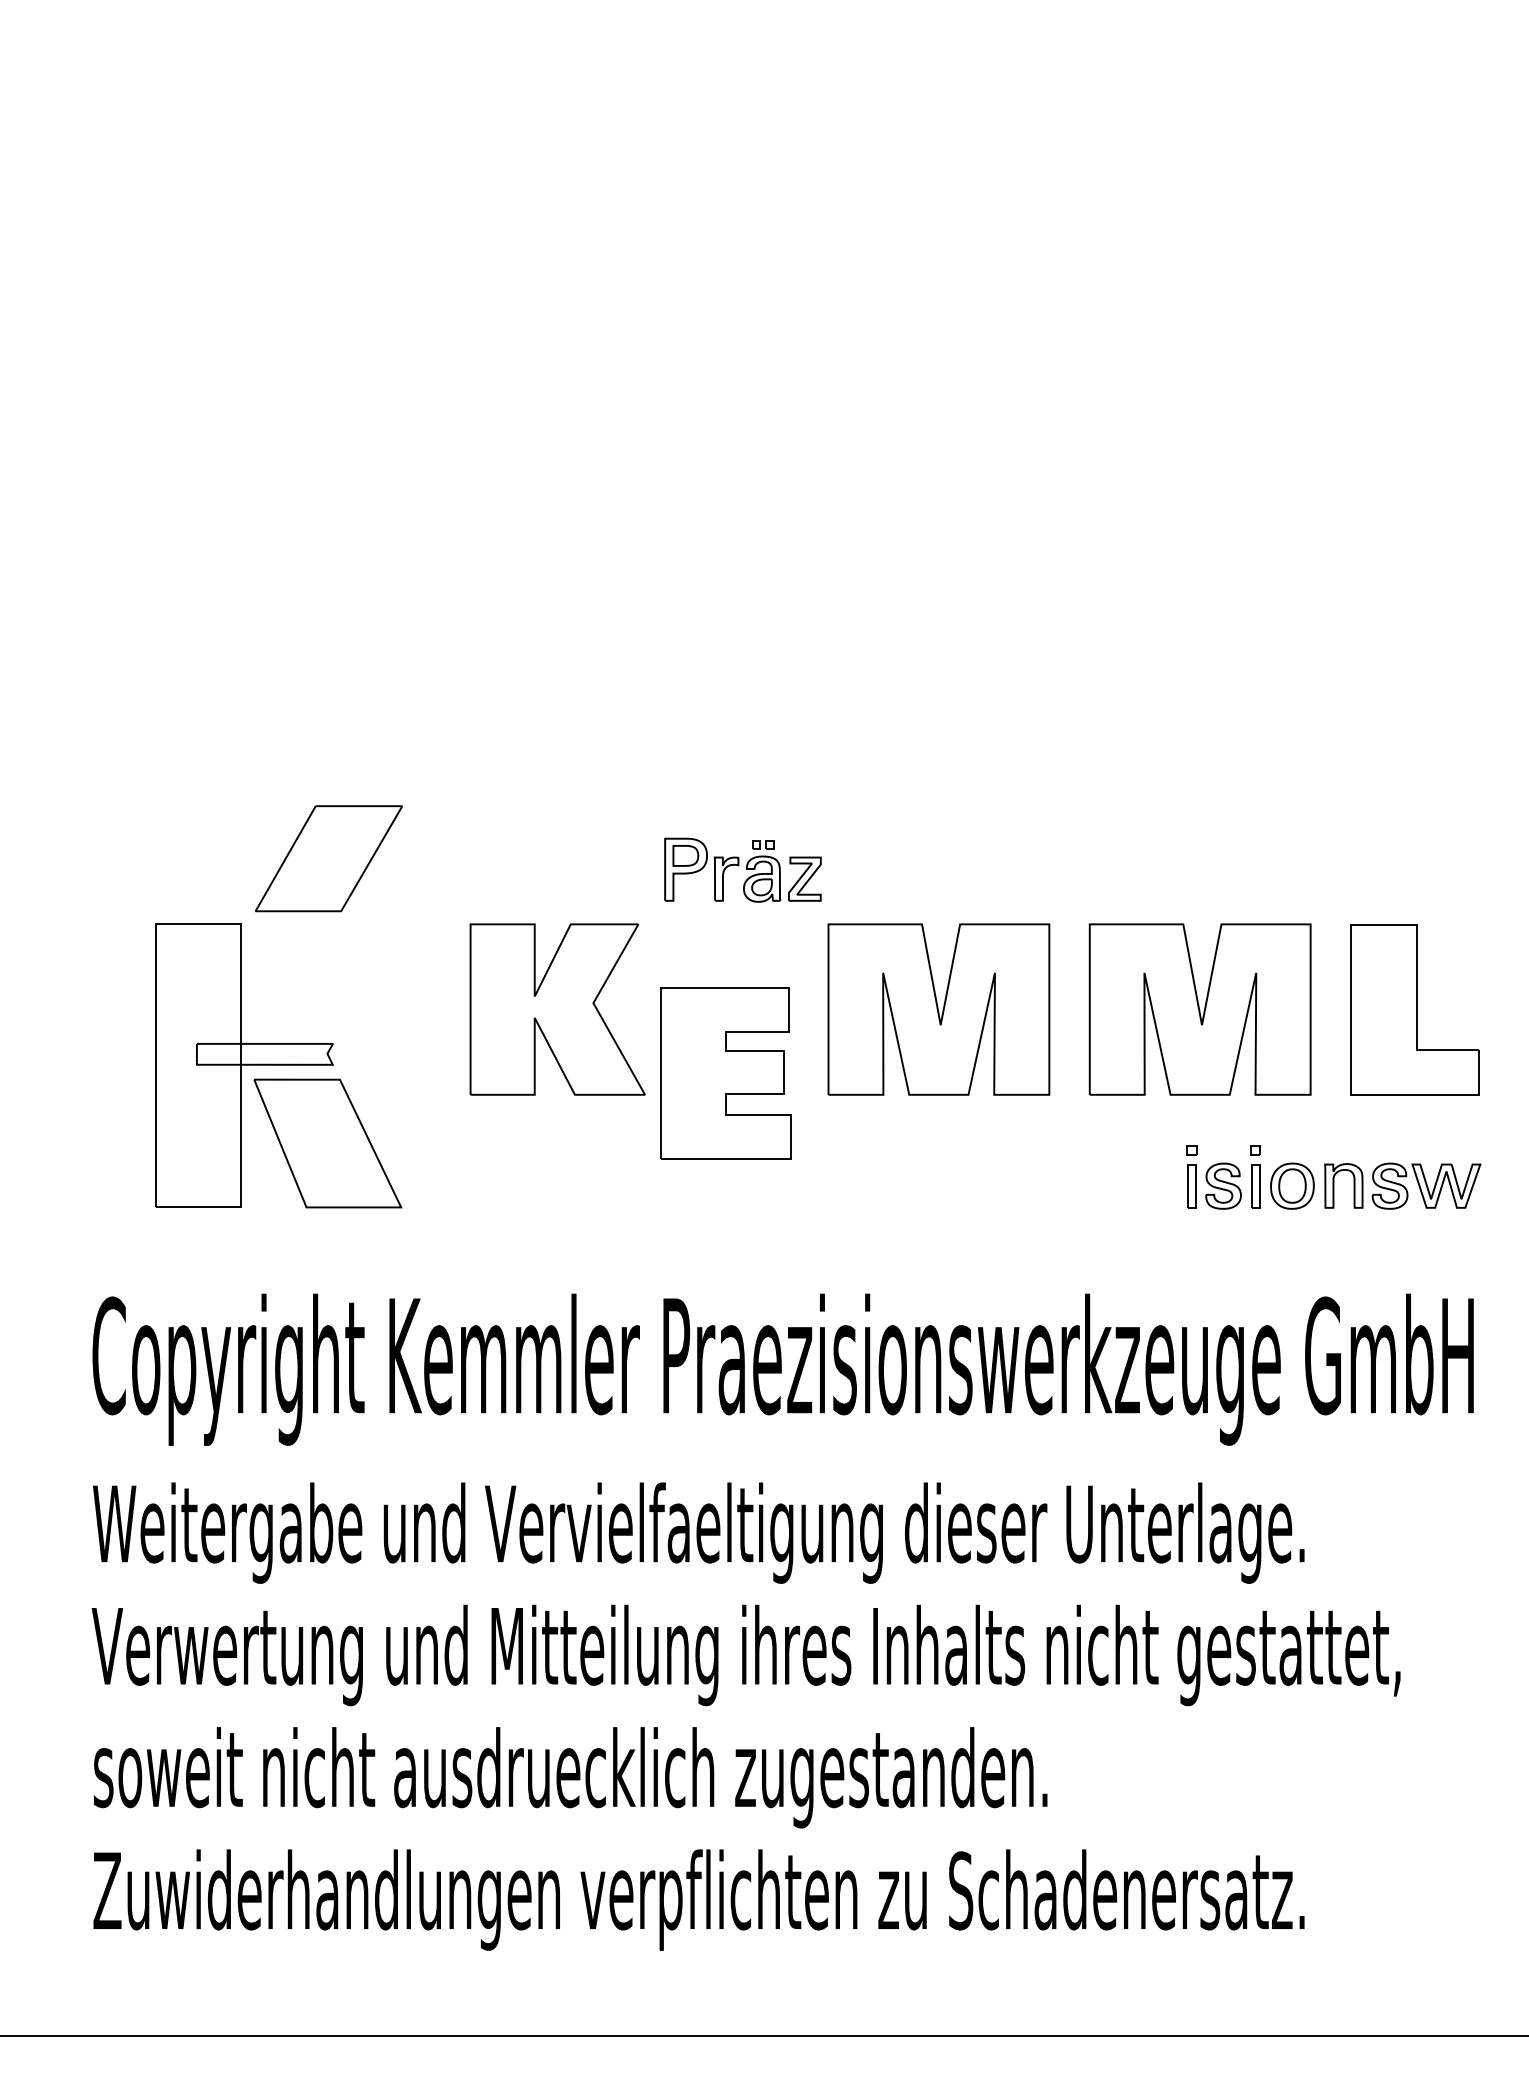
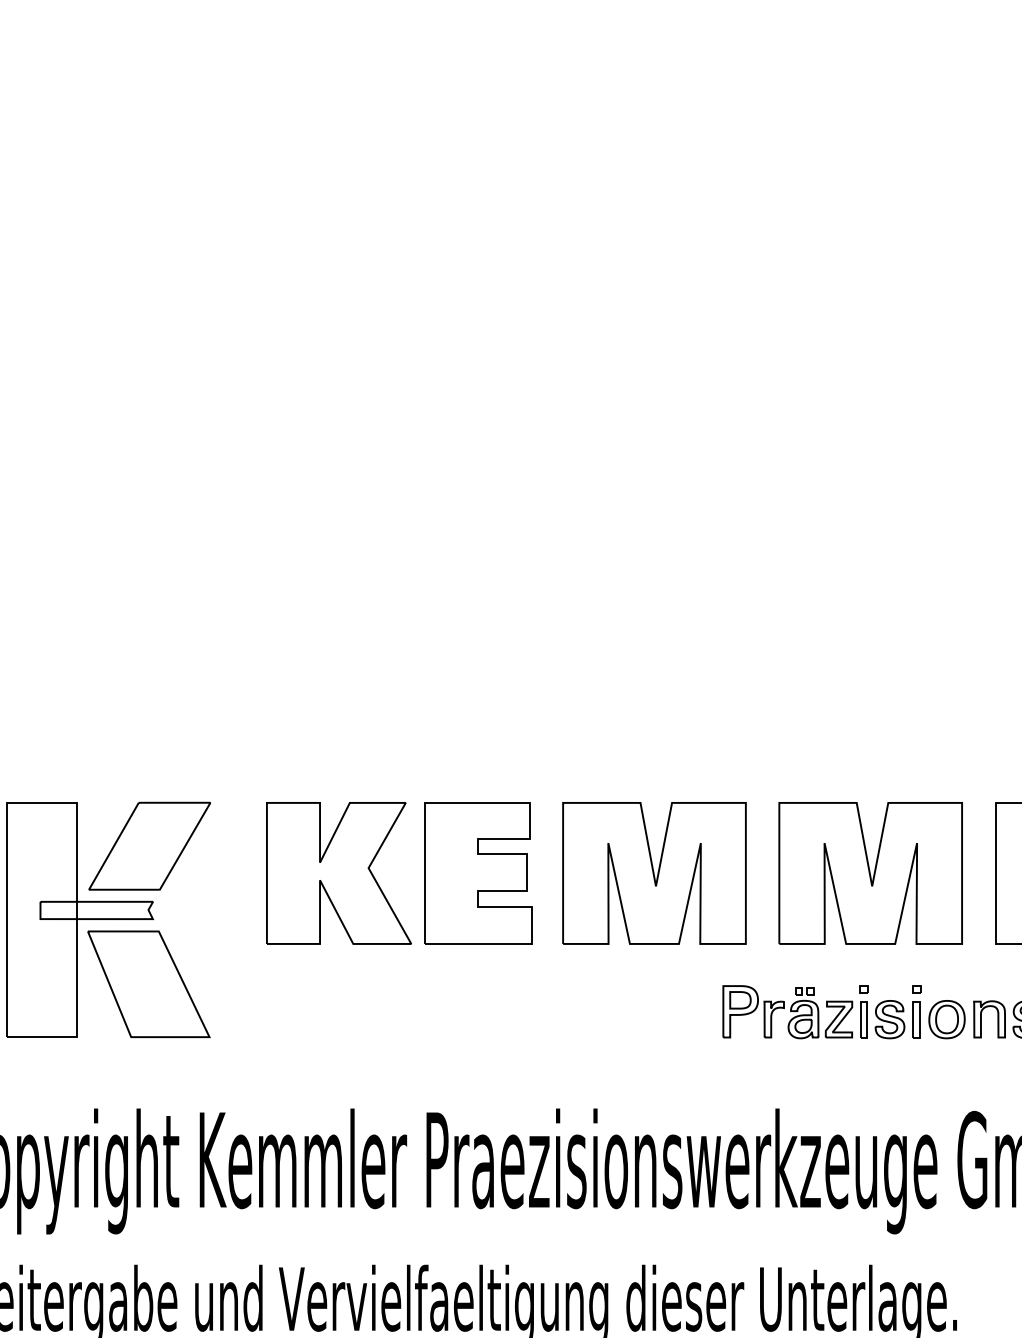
part: (328, 858) -> (149, 846), moved
part: (742, 869) -> (787, 1011), moved
part: (725, 1073) -> (477, 873), moved

